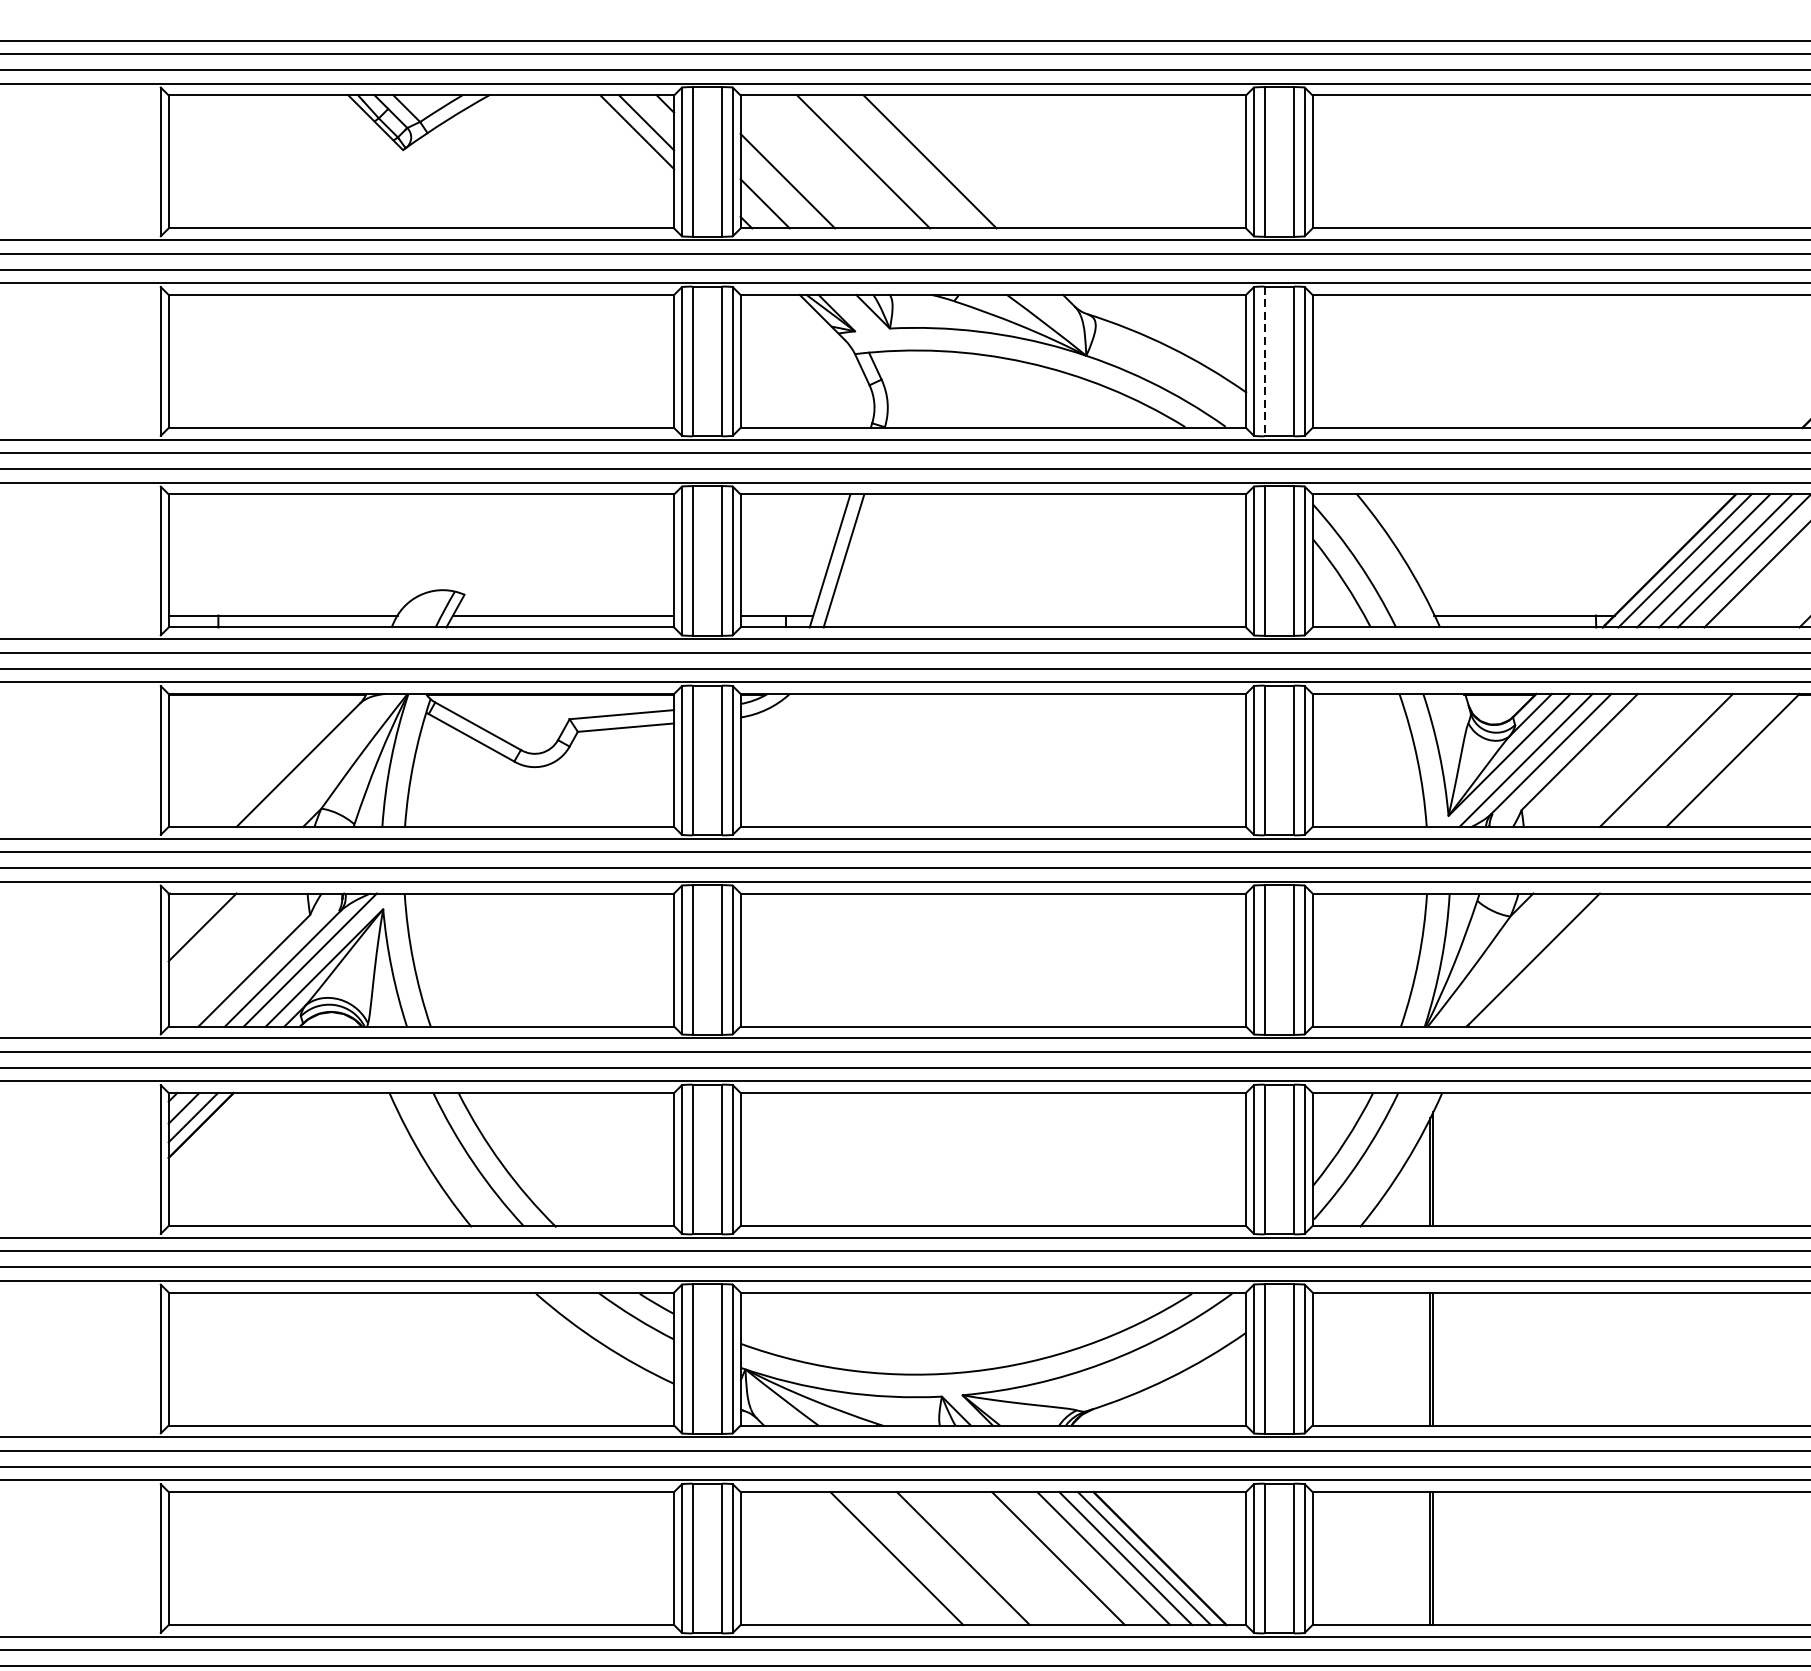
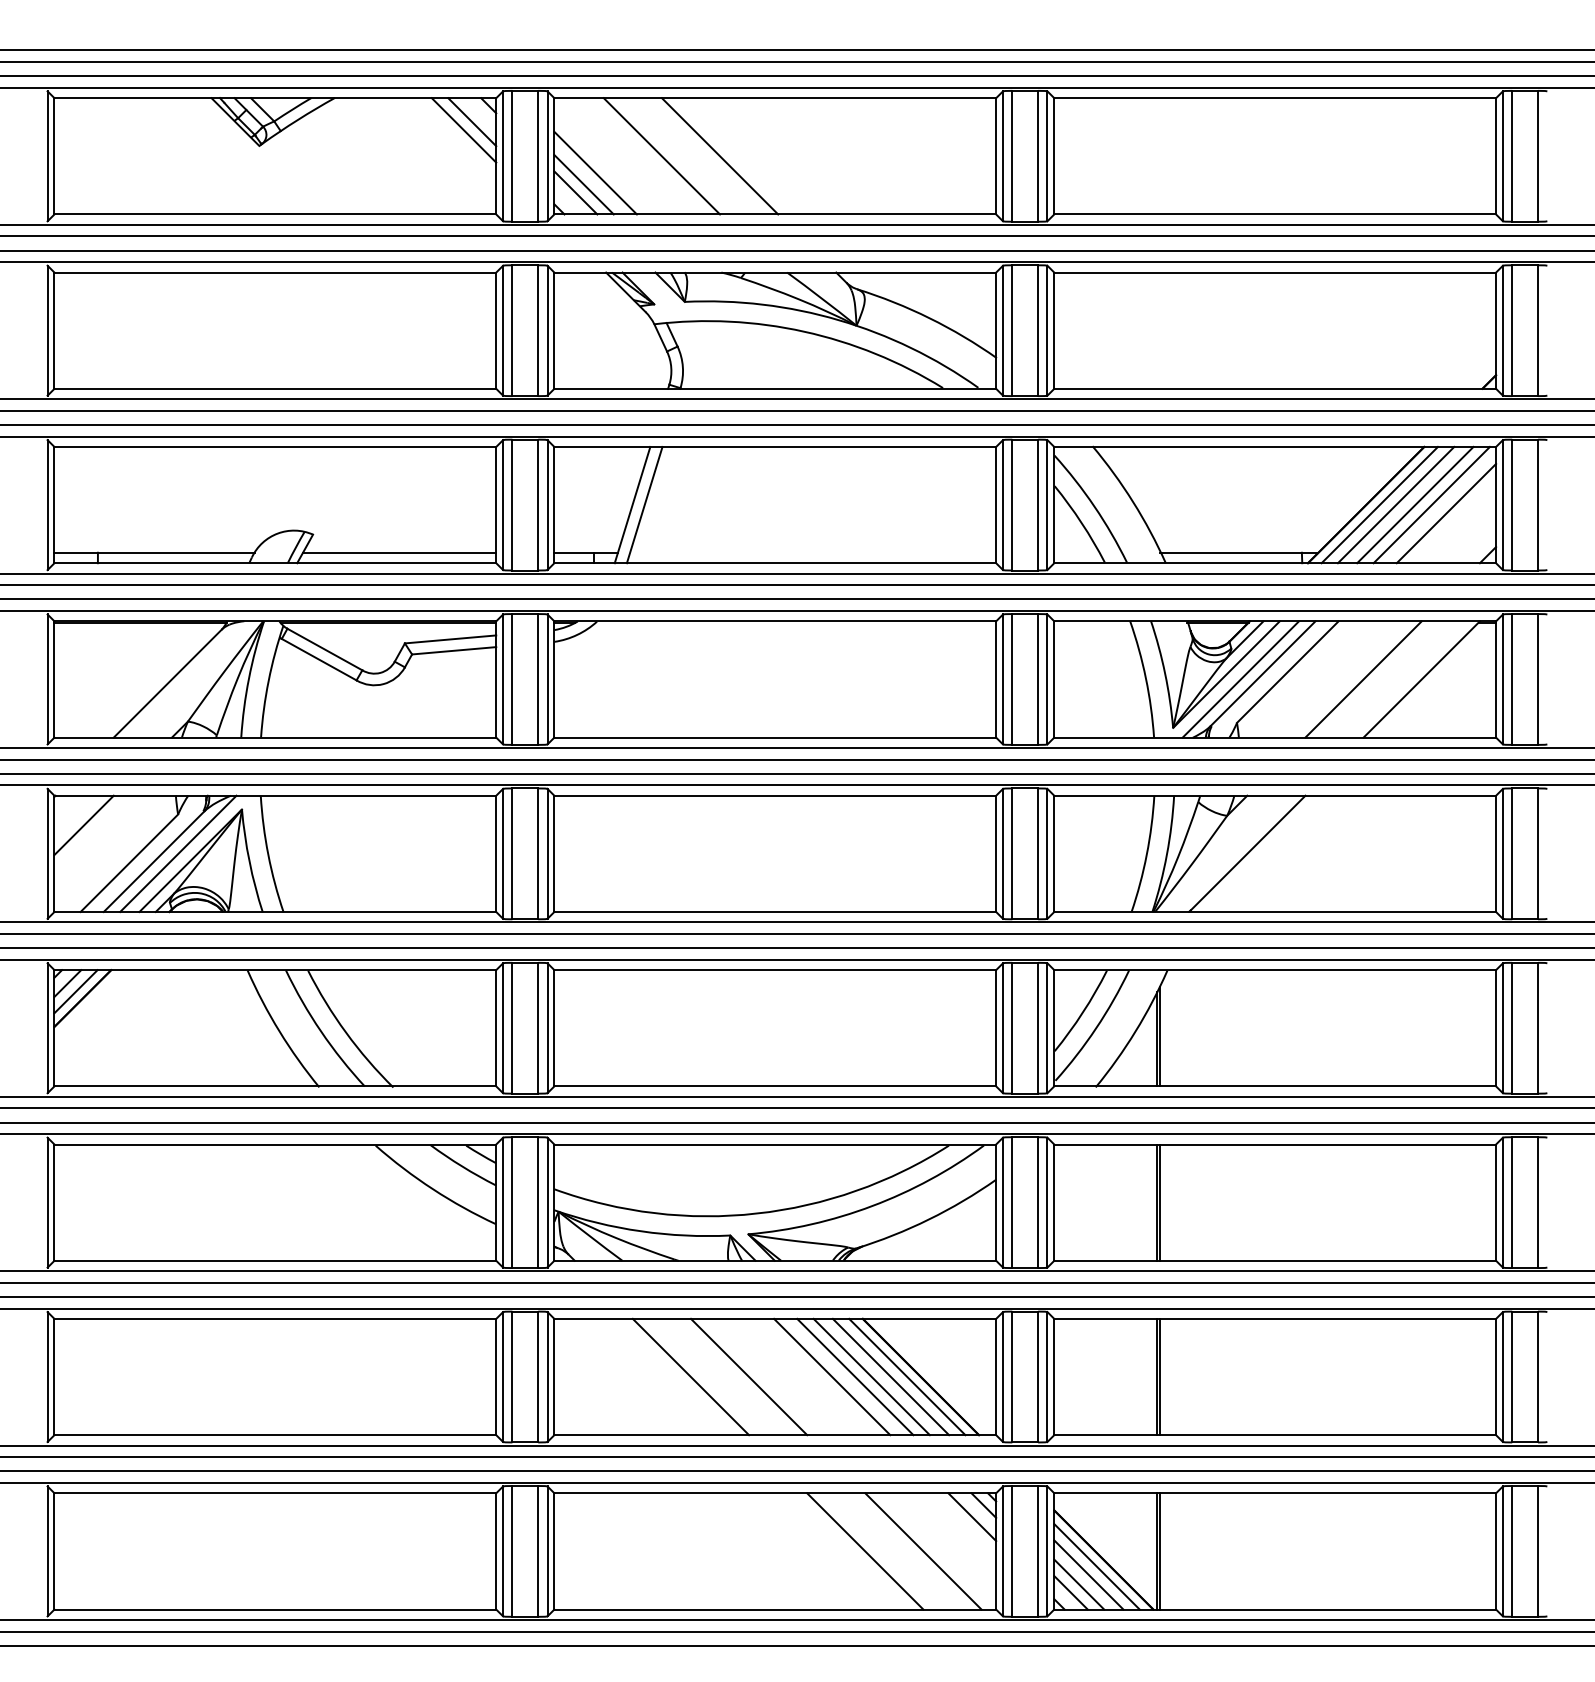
line: (773, 194) -> (583, 184), added
line: (1264, 362) -> (1012, 331), dashed -> solid
line: (1085, 1557) -> (855, 1376), added

